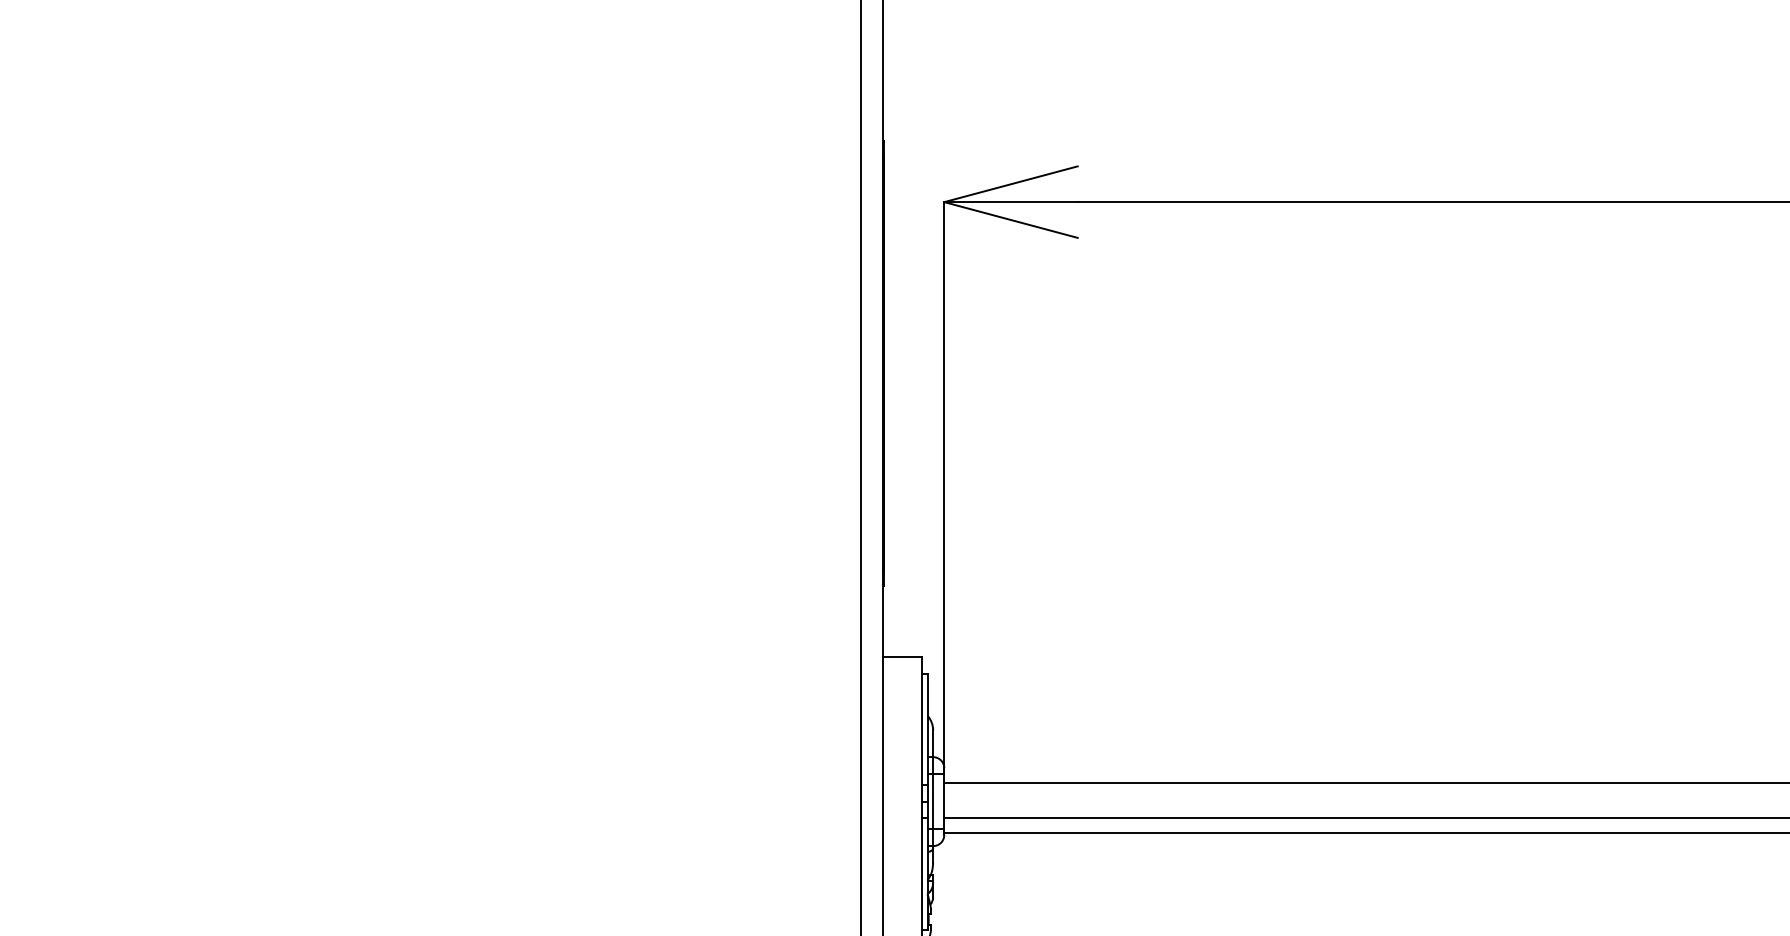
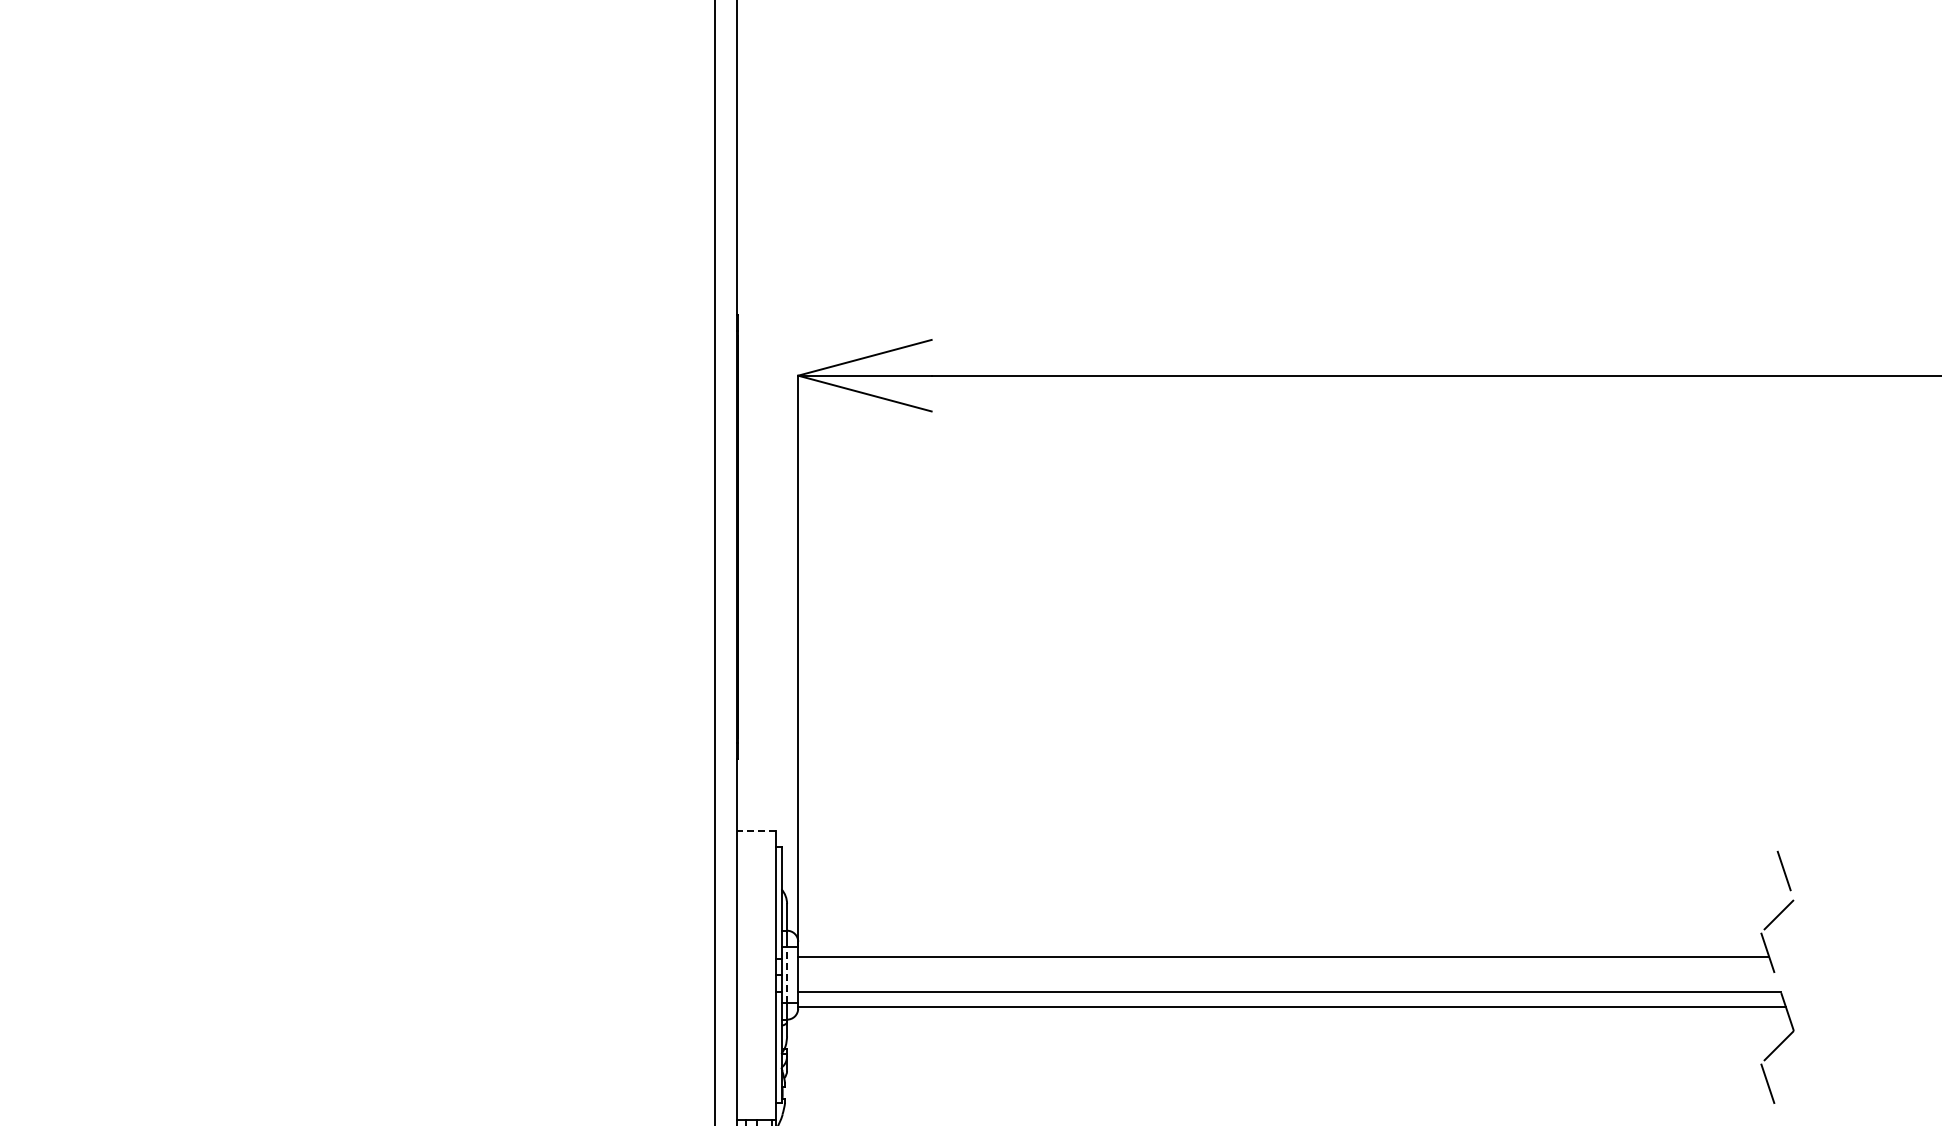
line: (902, 656) -> (756, 830), solid -> dashed
line: (933, 801) -> (787, 975), solid -> dashed

